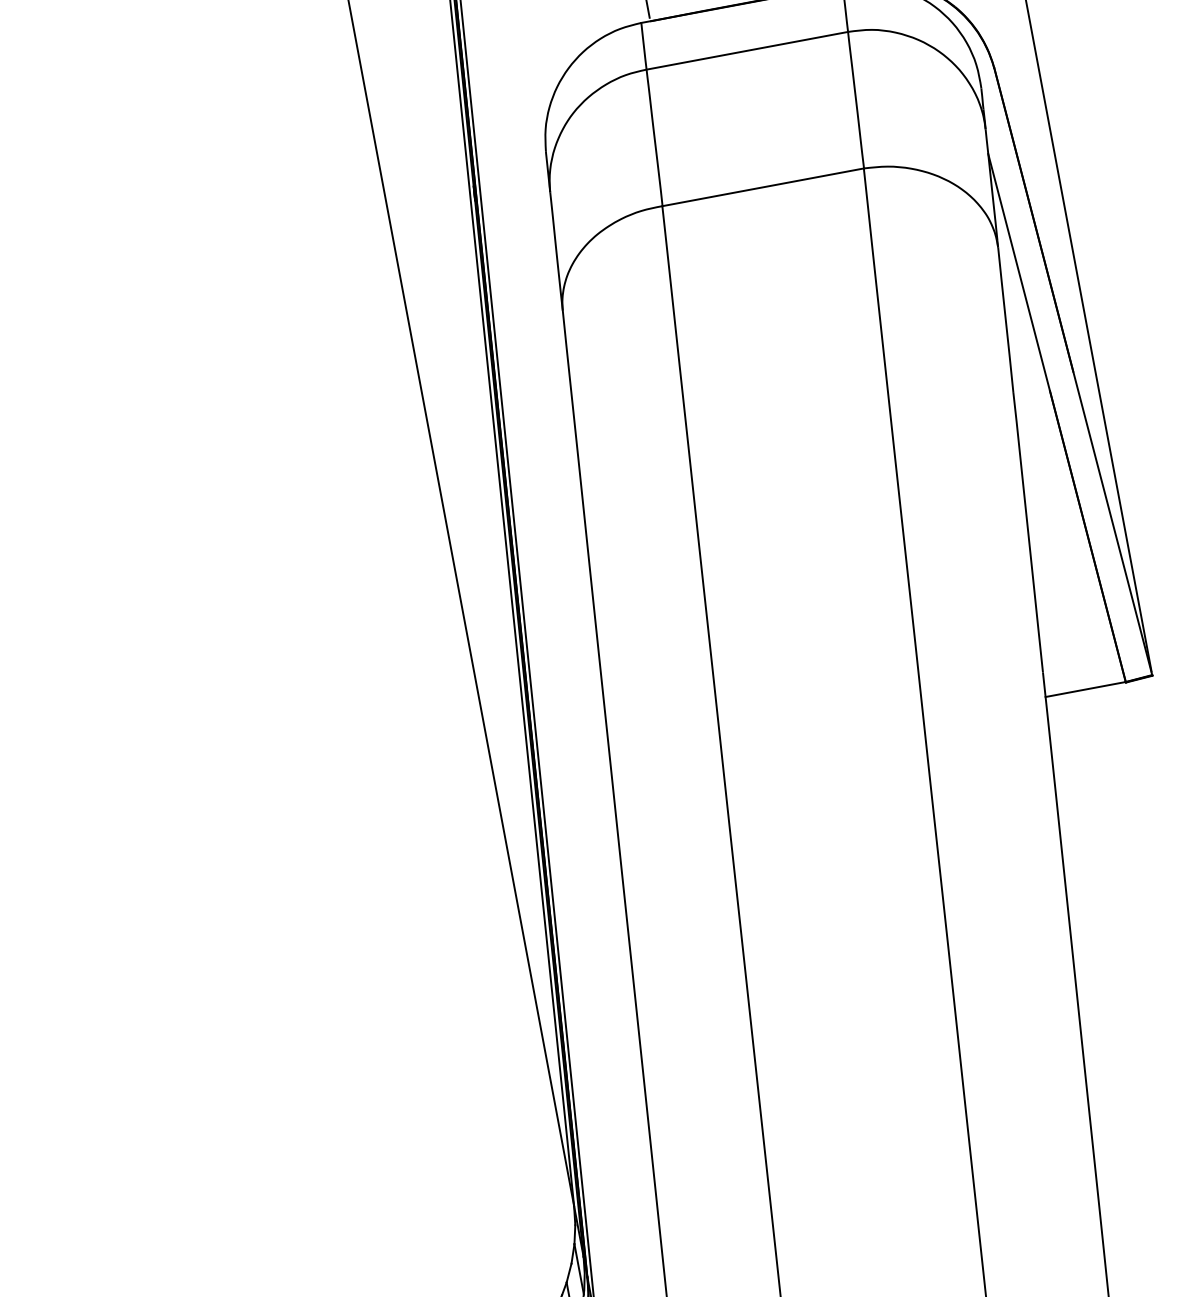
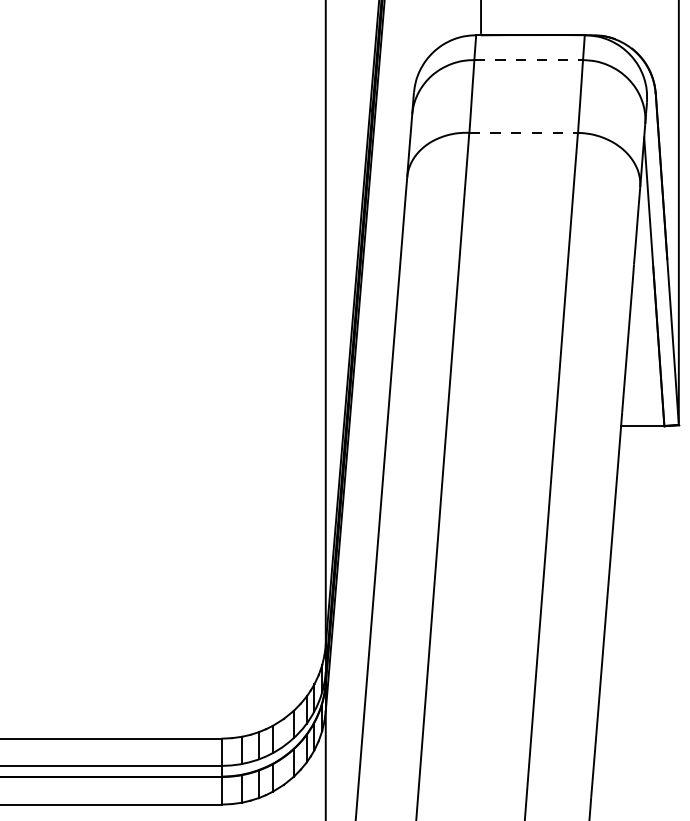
line: (748, 51) -> (529, 60), solid -> dashed
line: (764, 186) -> (524, 132), solid -> dashed

